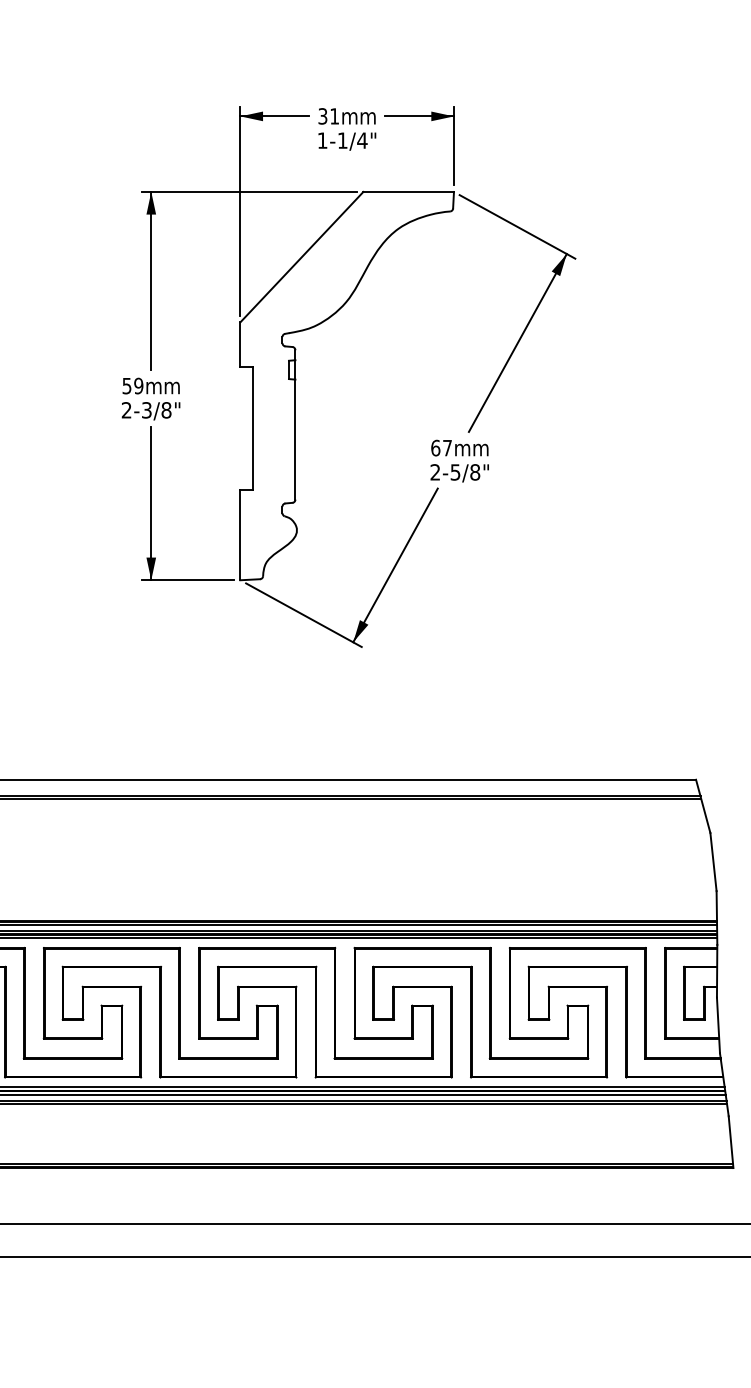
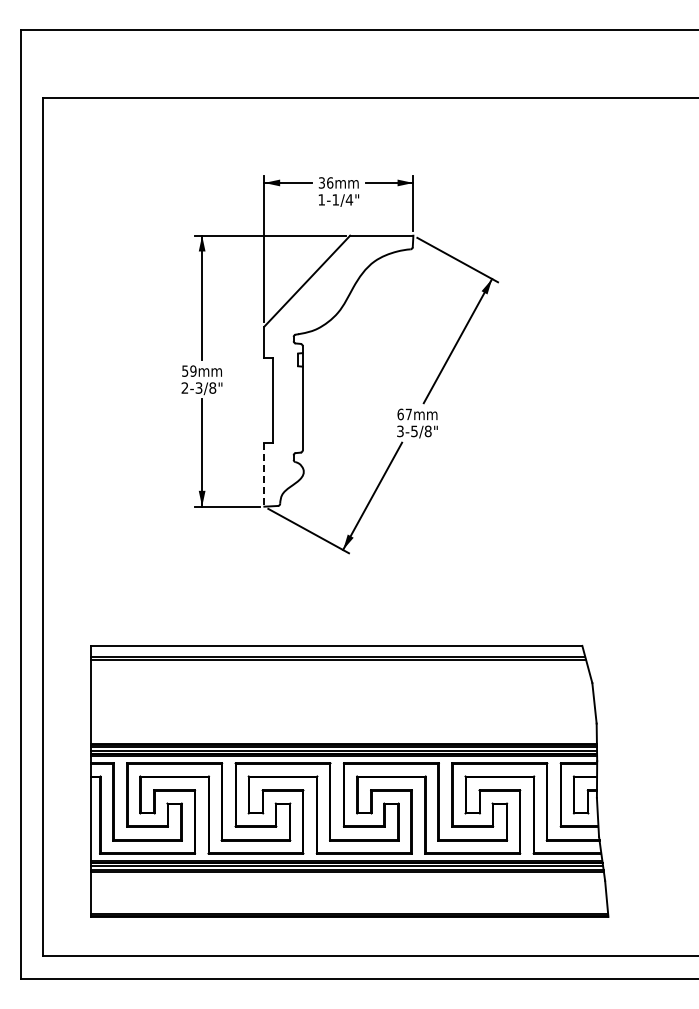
text: (335, 115) -> (330, 182), 31 -> 36
text: (435, 472) -> (400, 431), 2-5/8" -> 3-5/8"
line: (240, 535) -> (264, 475), solid -> dashed

